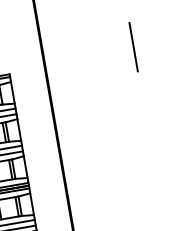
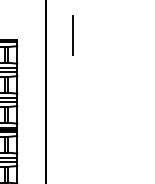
line: (132, 47) -> (72, 35), moved

